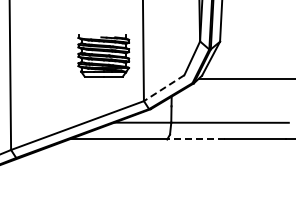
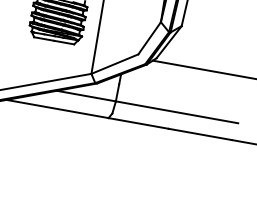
line: (163, 88) -> (114, 64), dashed -> solid
line: (196, 139) -> (139, 123), dashed -> solid

